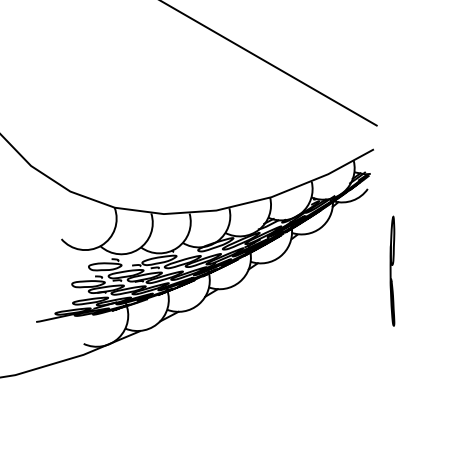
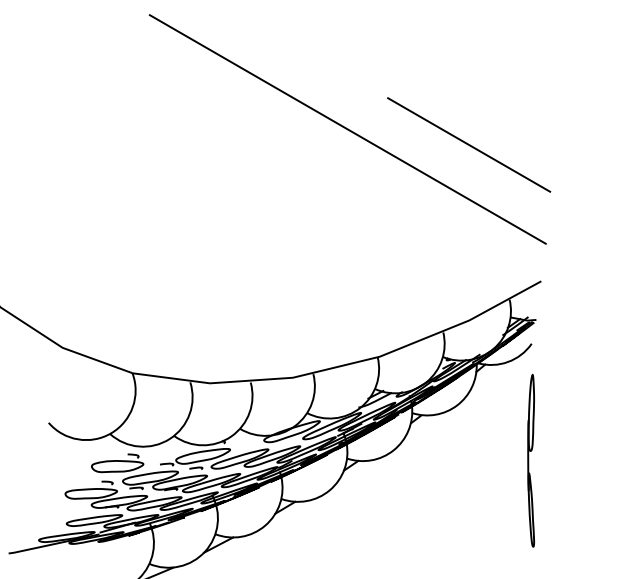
line: (327, 62) -> (468, 144), added
part: (392, 270) -> (531, 459), moved

